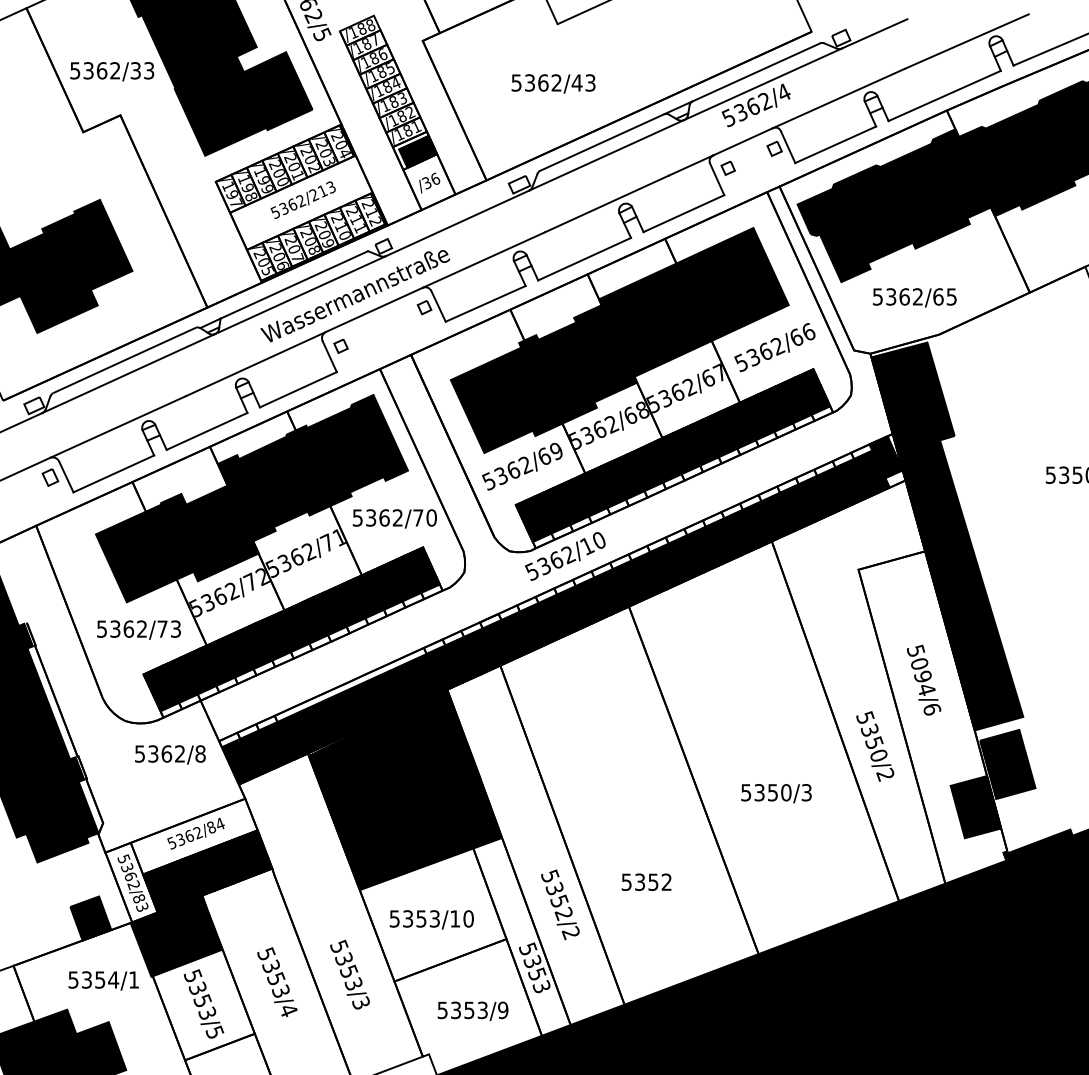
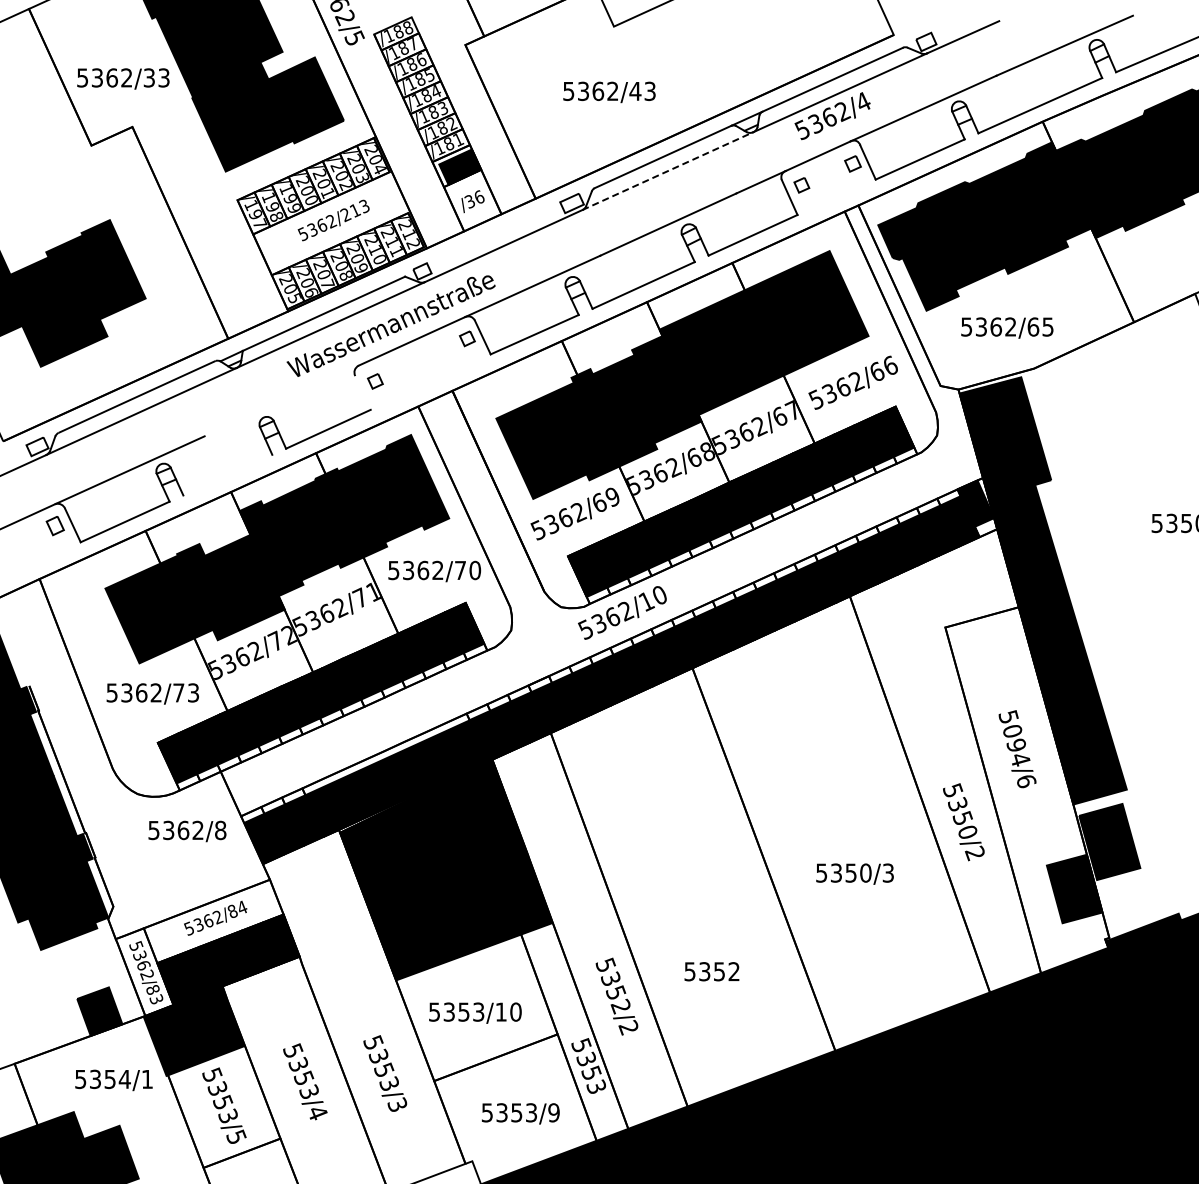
line: (606, 155) -> (667, 171), solid -> dashed
line: (329, 356) -> (362, 392), removed
line: (254, 364) -> (280, 401), removed
line: (206, 430) -> (227, 474), removed

